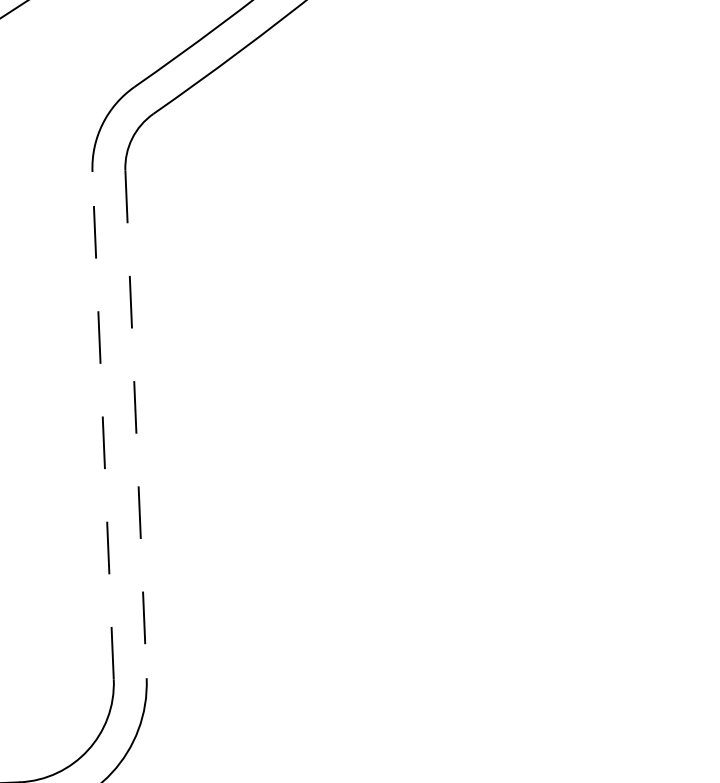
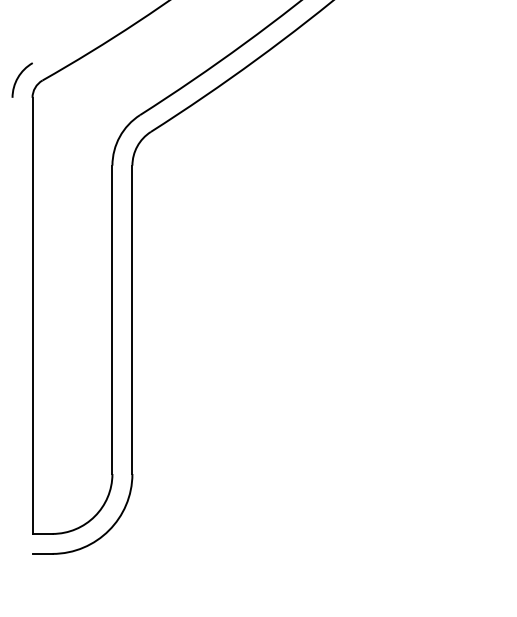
line: (103, 425) -> (112, 319), dashed -> solid
line: (136, 425) -> (132, 320), dashed -> solid

